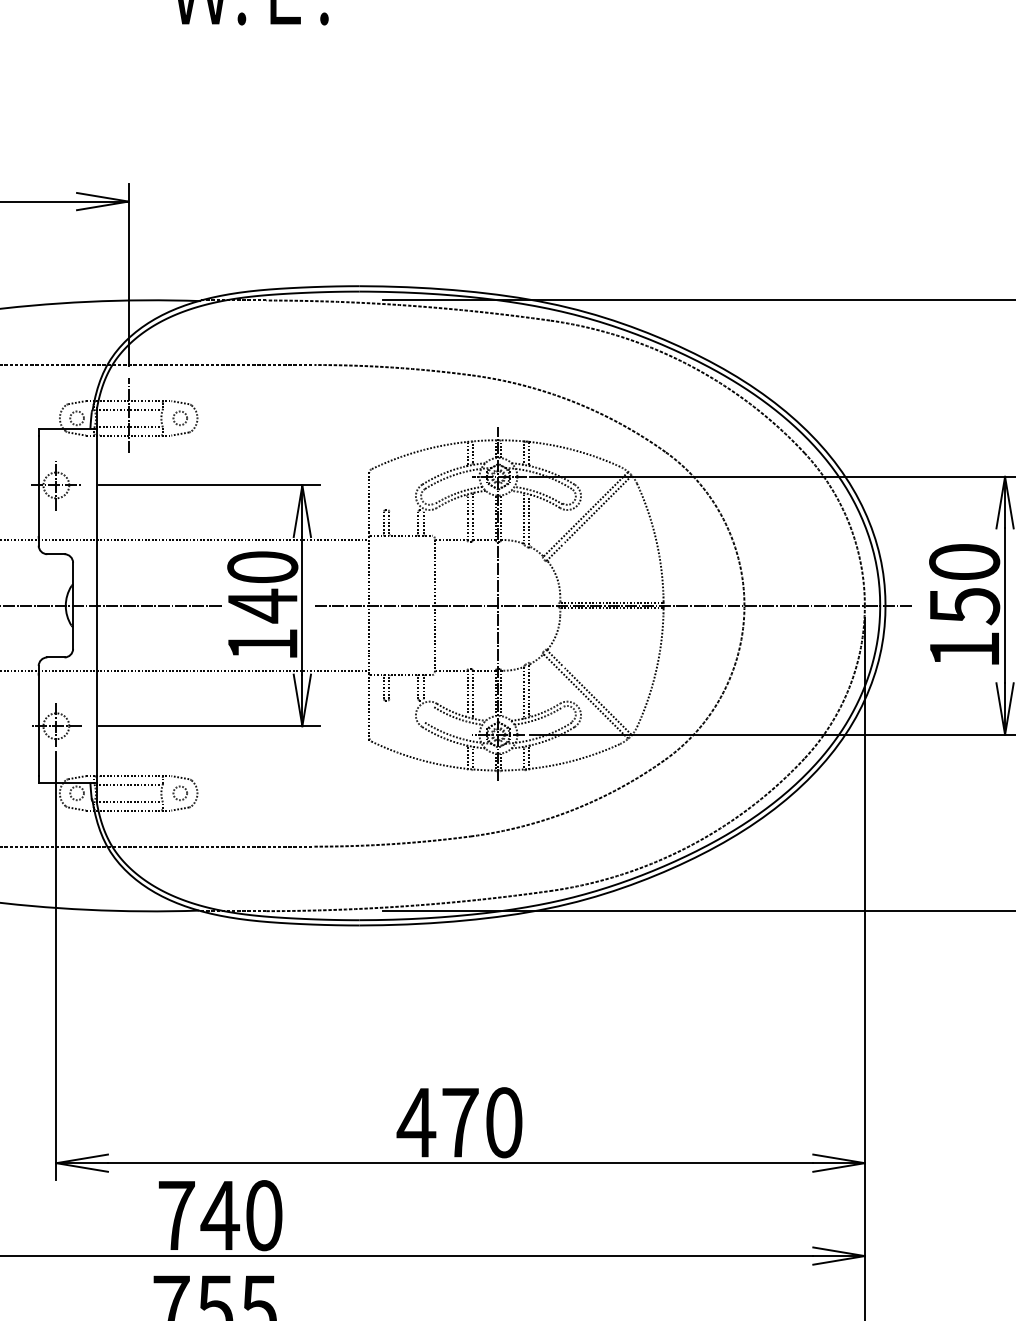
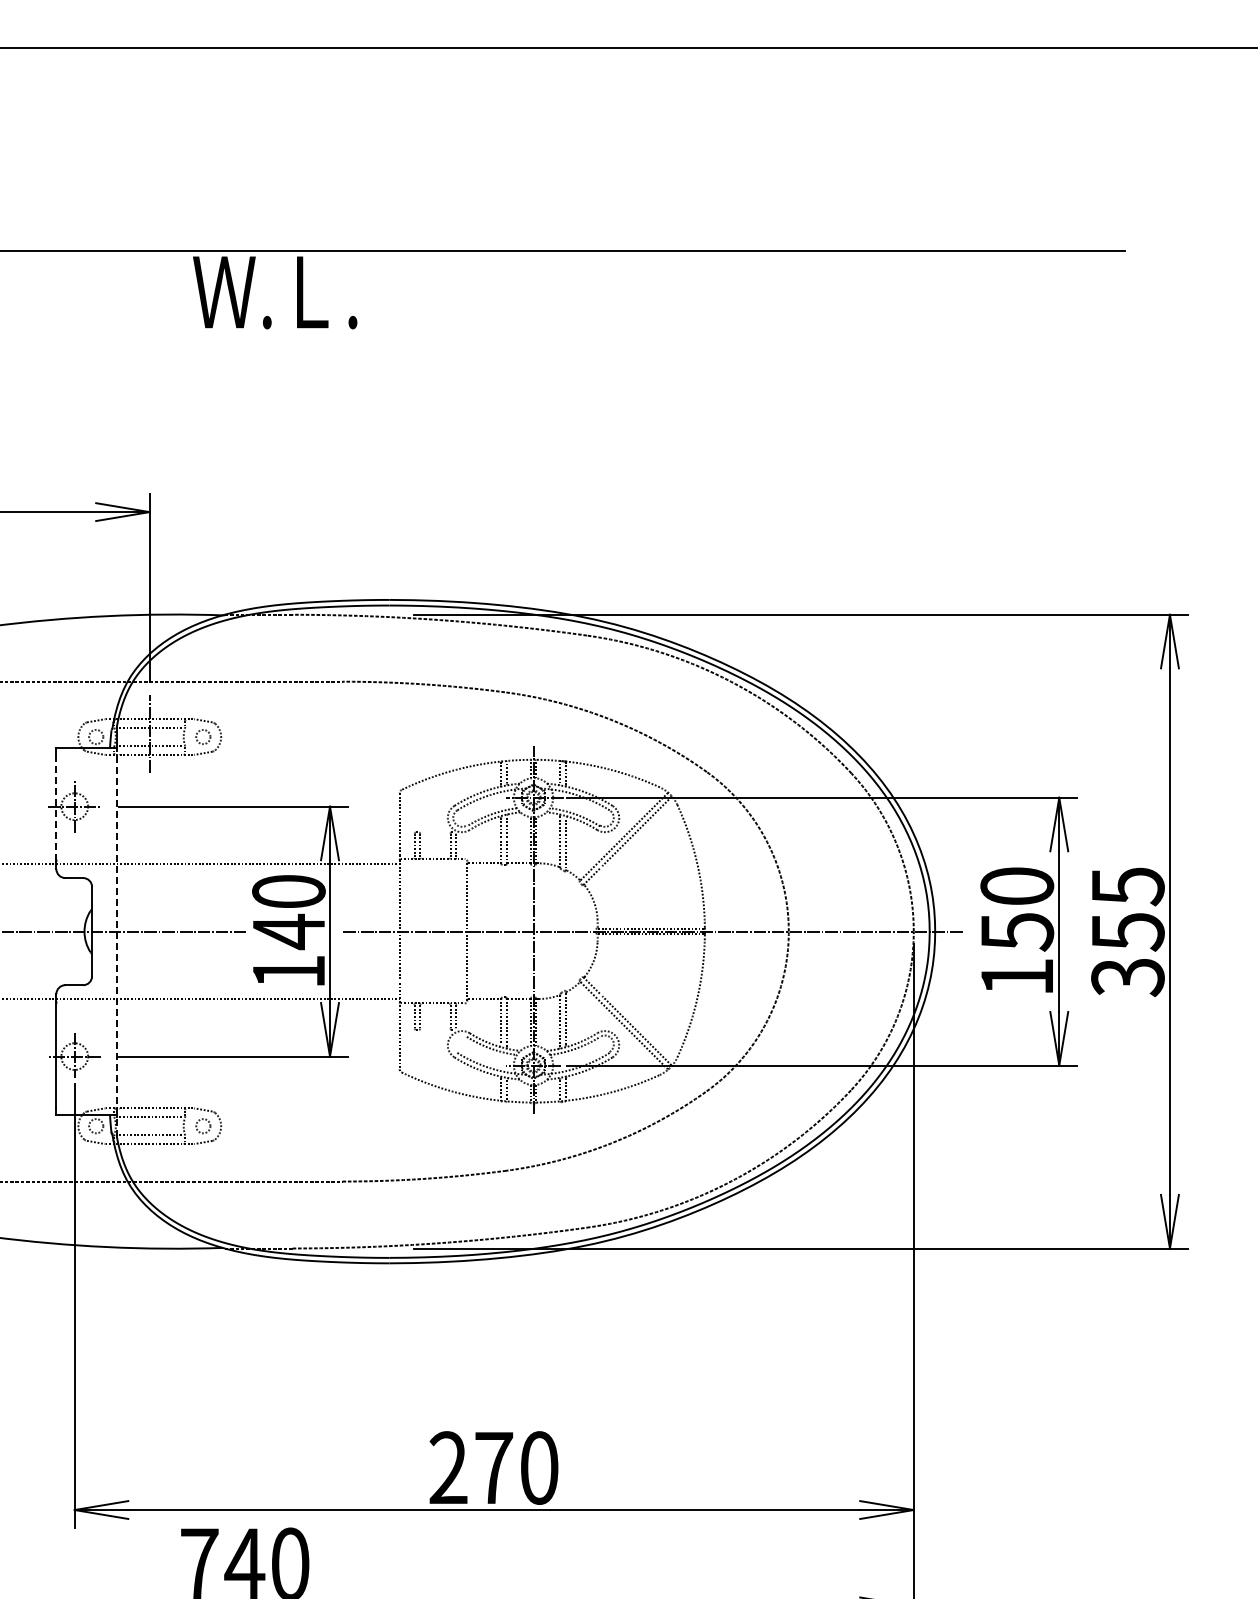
line: (38, 486) -> (56, 807), solid -> dashed
line: (96, 615) -> (116, 941), solid -> dashed
text: (415, 1122) -> (447, 1467), 470 -> 270

